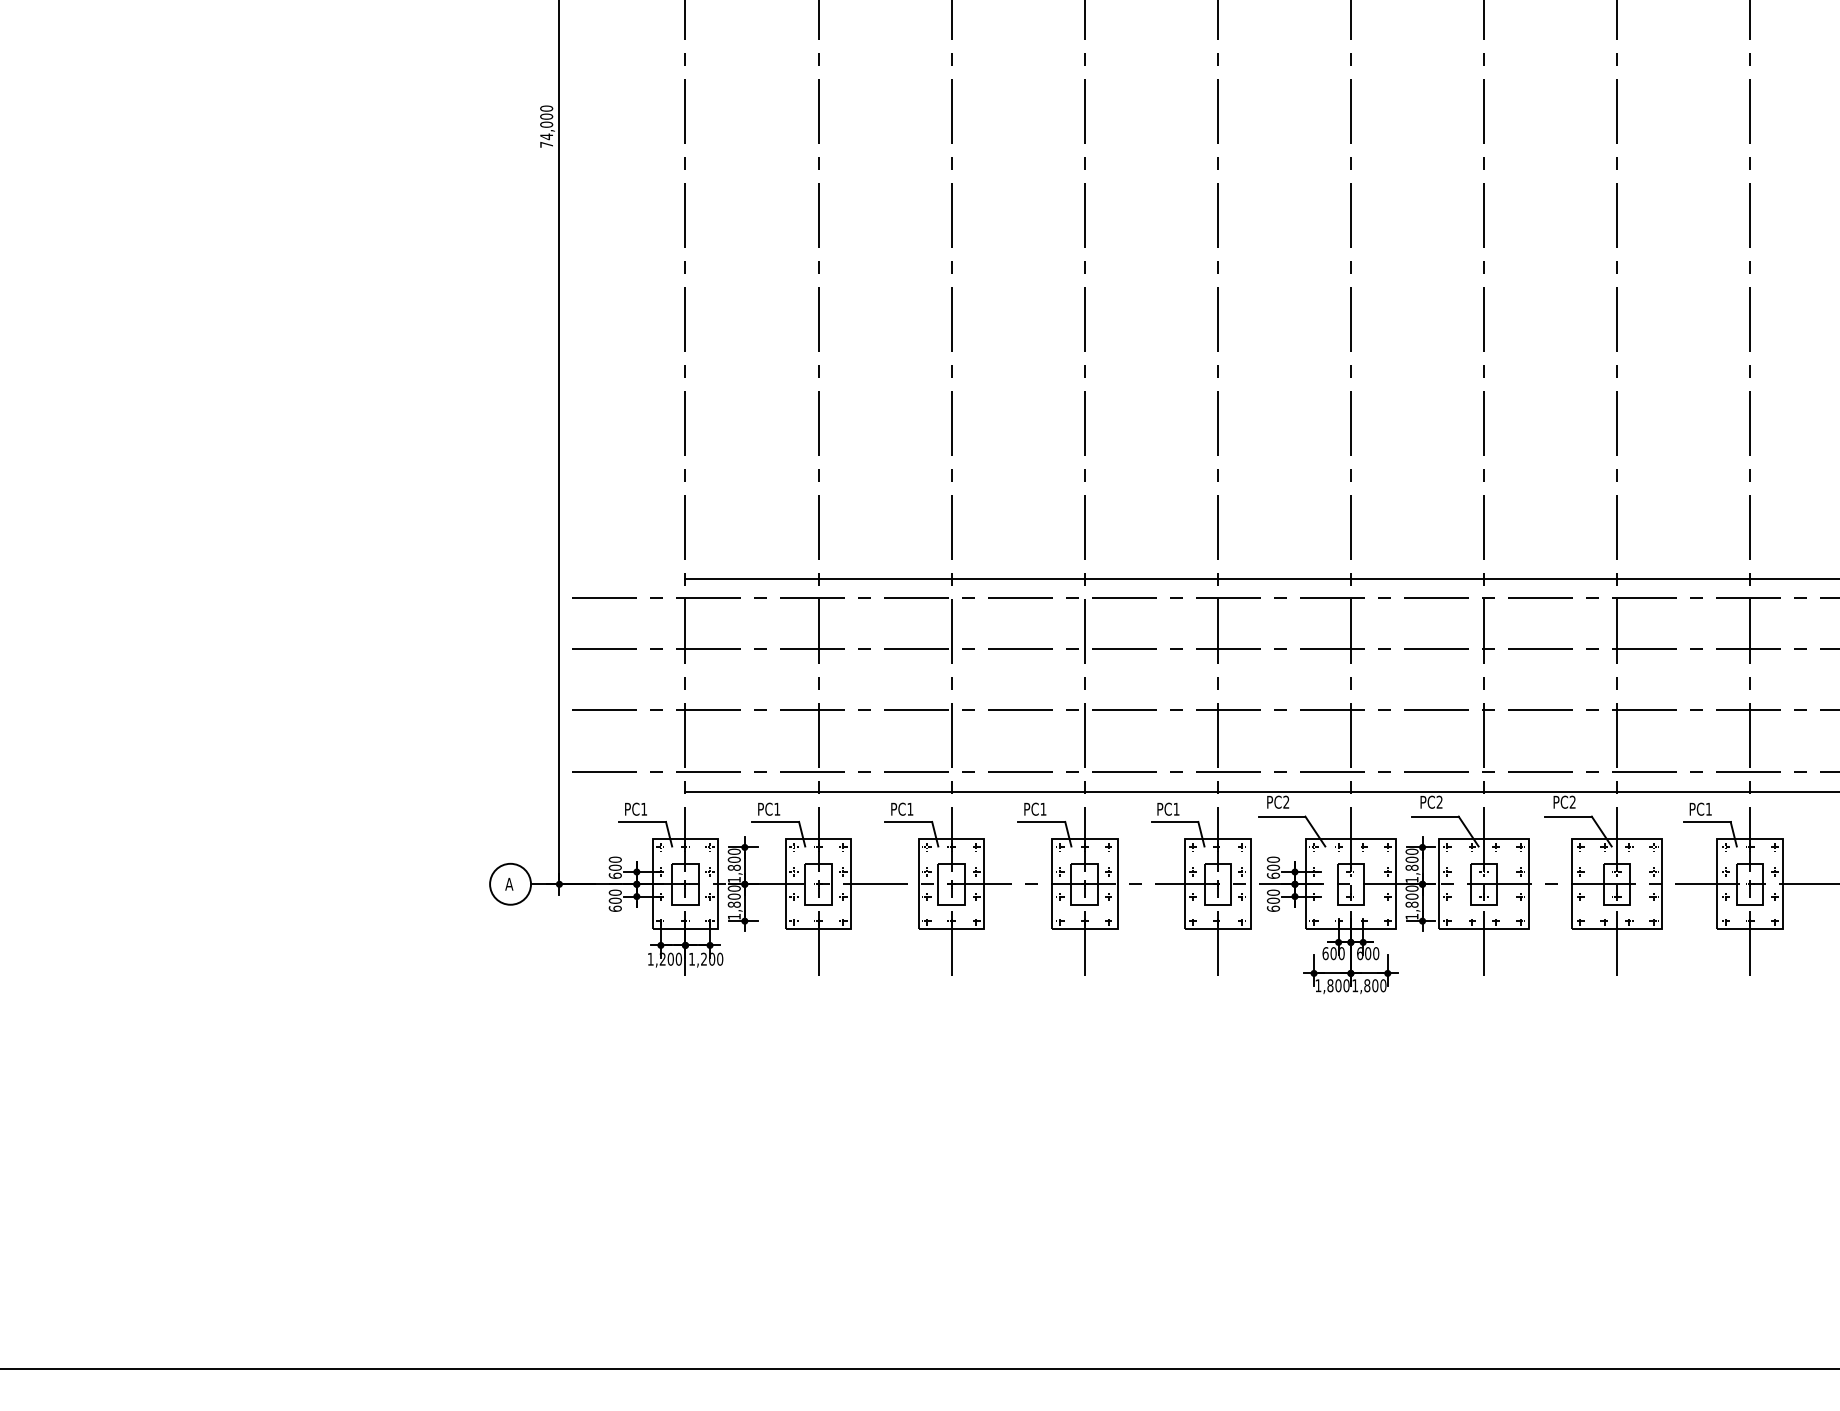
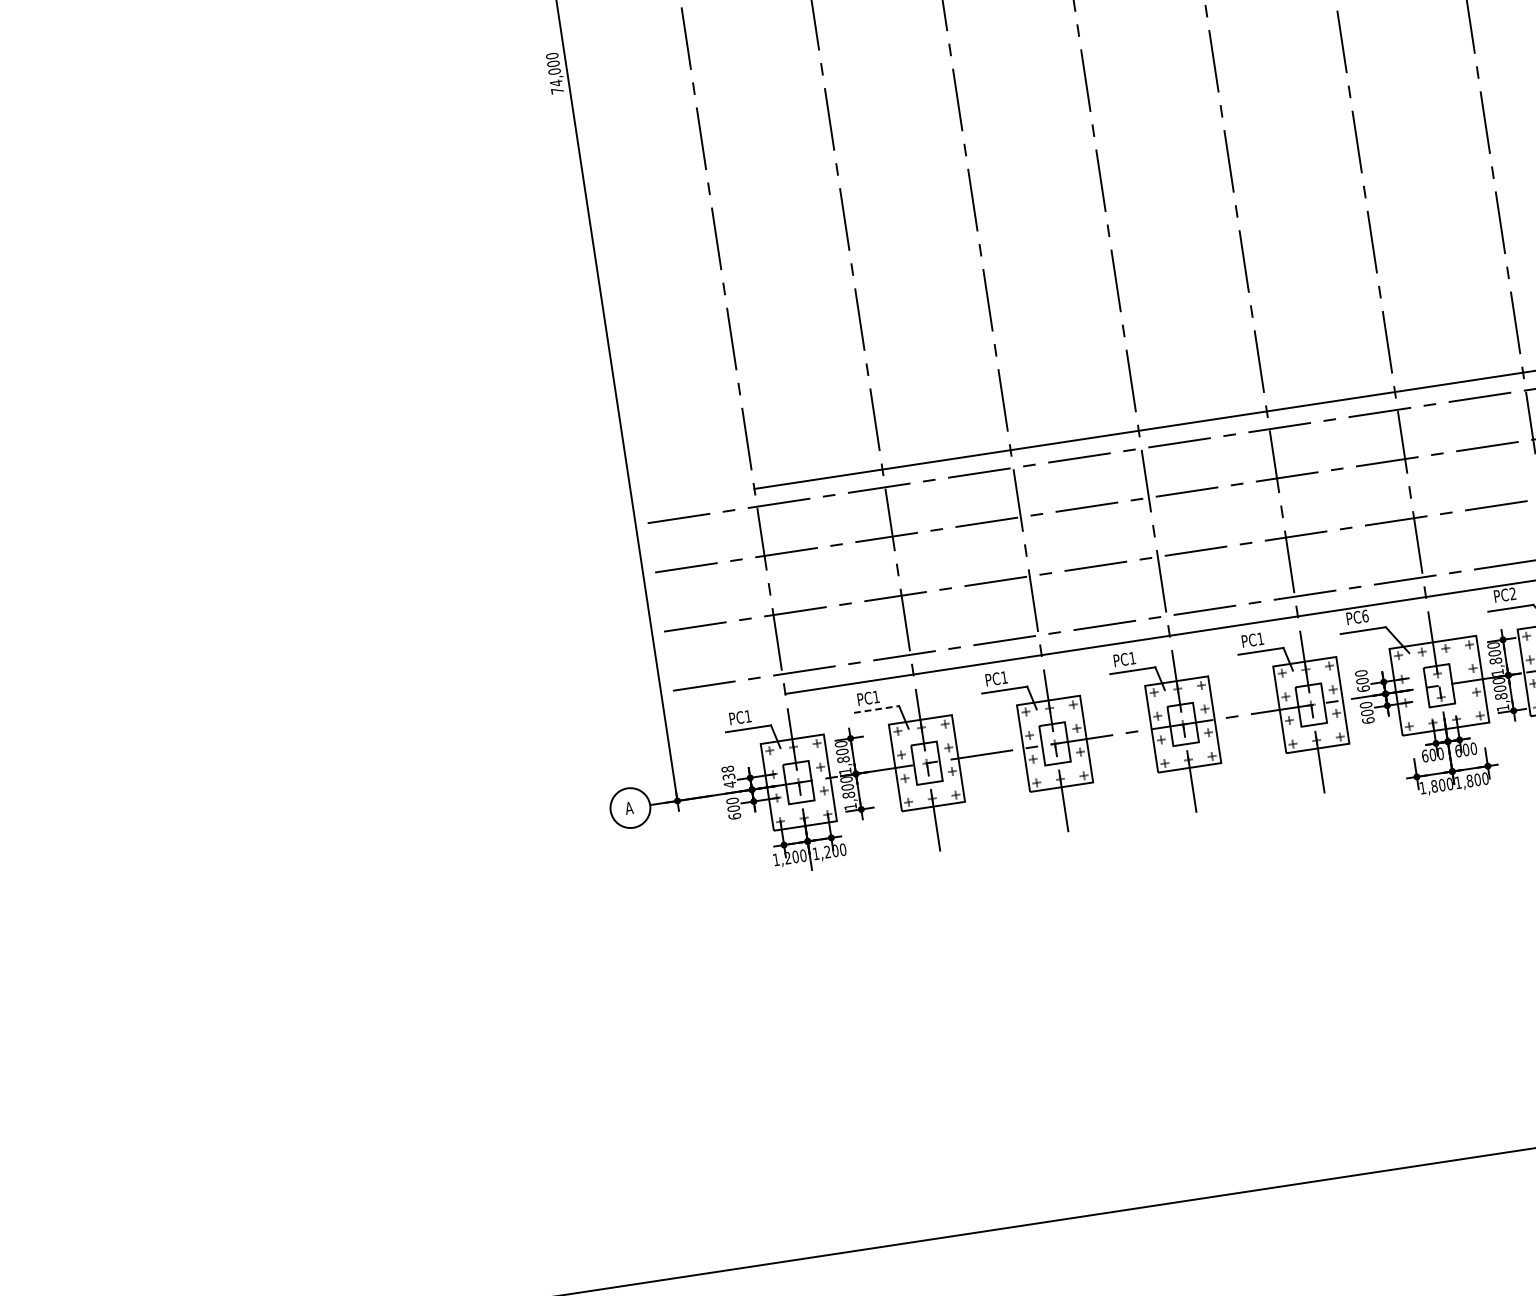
text: (1286, 801) -> (1365, 615), PC2 -> PC6
line: (776, 821) -> (877, 708), solid -> dashed
text: (614, 867) -> (728, 776), 600 -> 438

